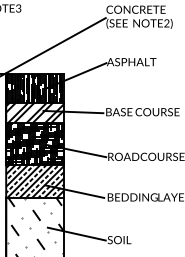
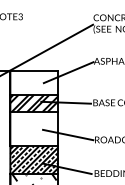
hatch: (34, 87) -> (33, 82), removed
hatch: (35, 143) -> (34, 128), removed

